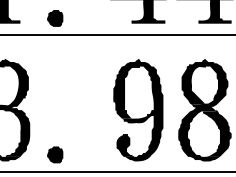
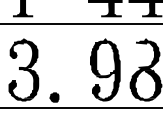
fill: (55, 17) -> (54, 13), removed
fill: (194, 84) -> (139, 54), removed

